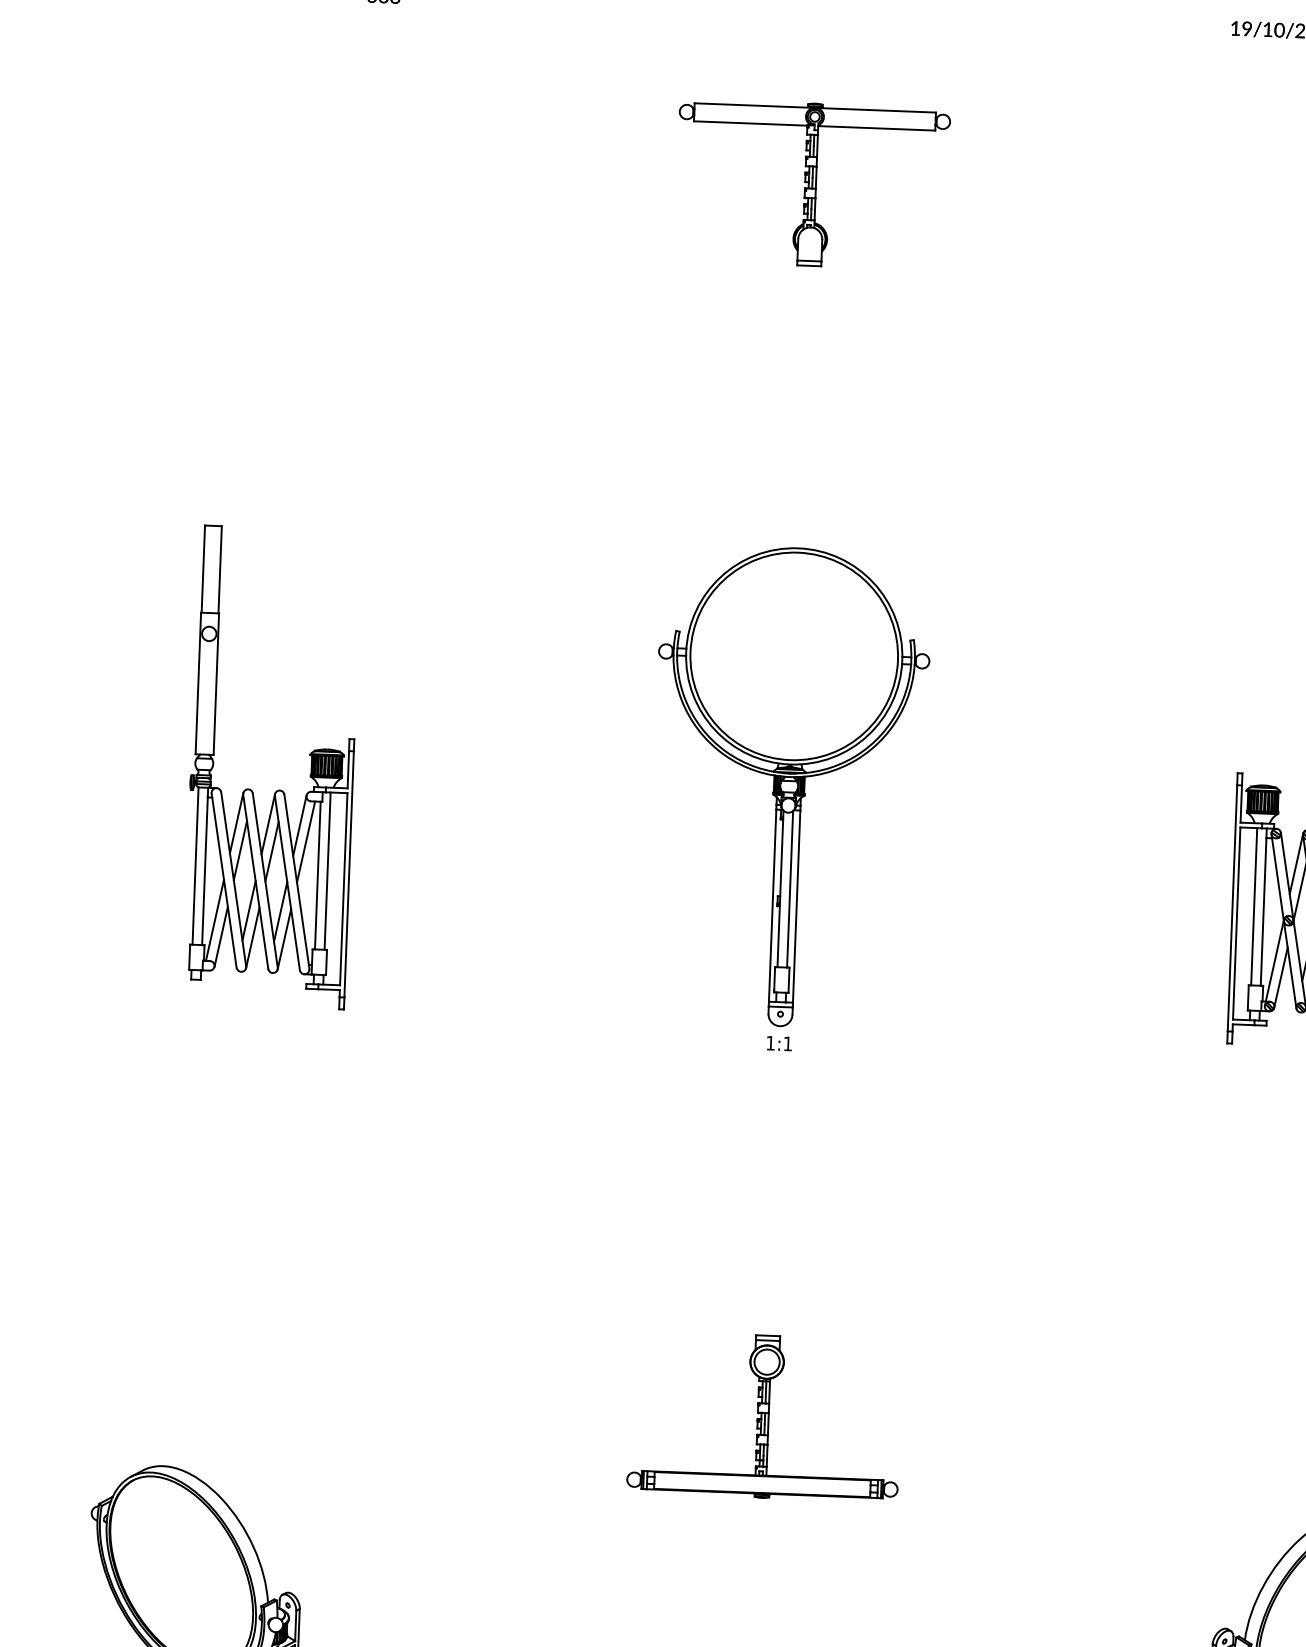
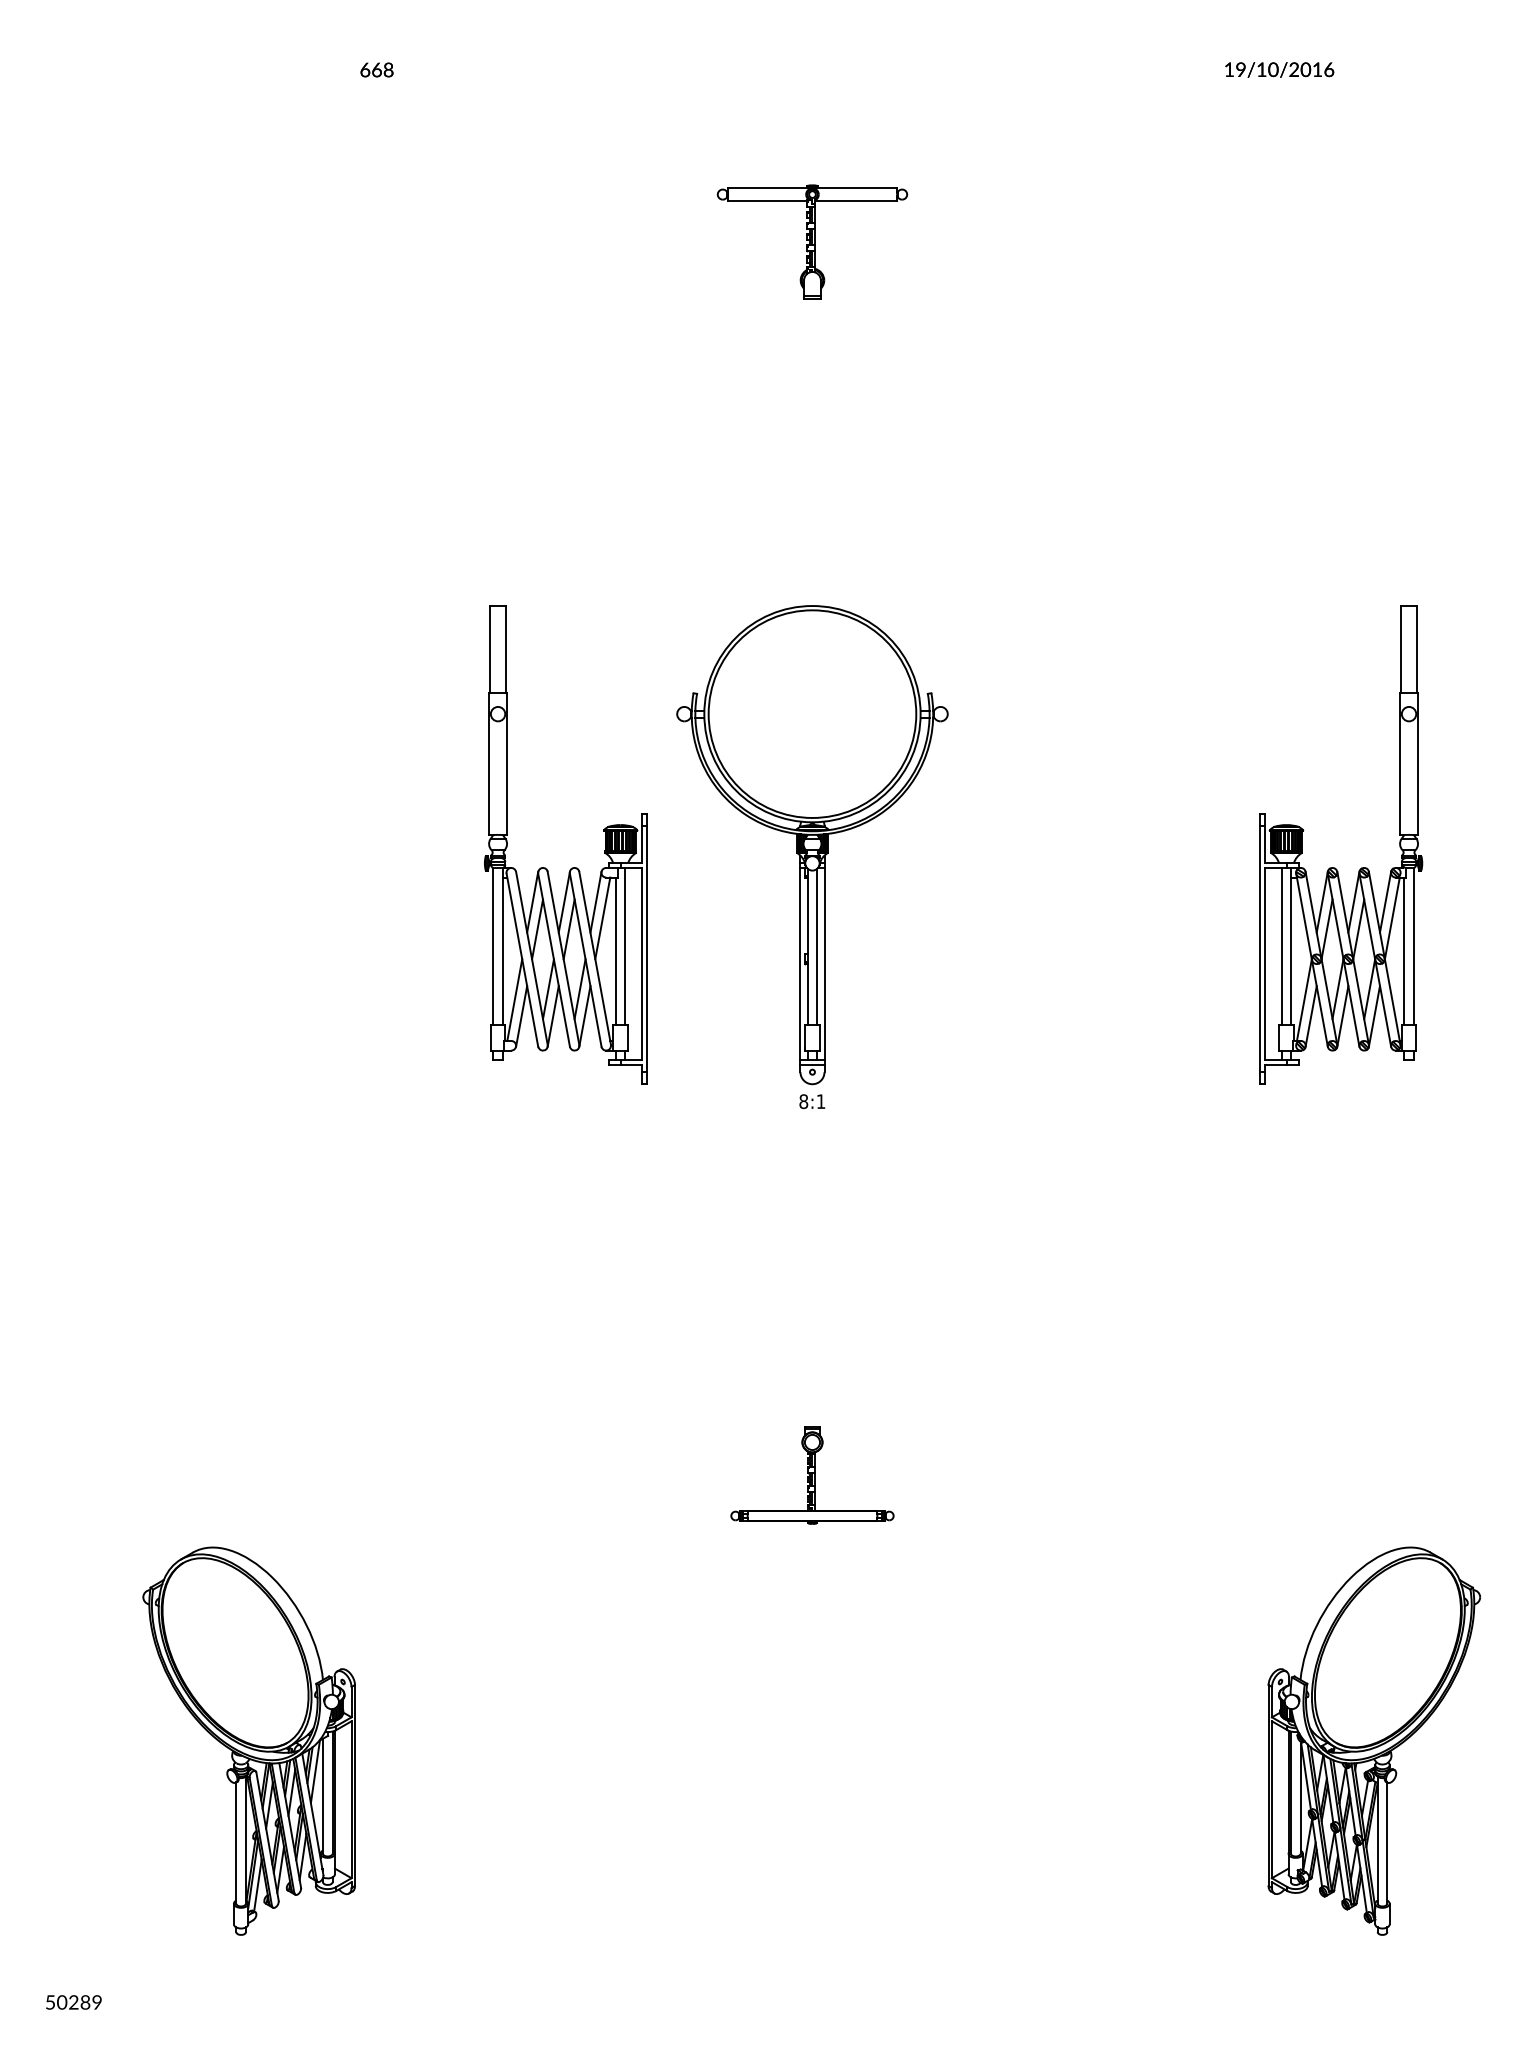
part: (812, 184) -> (812, 241), size x0.7
part: (277, 790) -> (572, 867), moved
text: (770, 1043) -> (803, 1101), 1:1 -> 8:1
part: (765, 1417) -> (812, 1475), size x0.6

